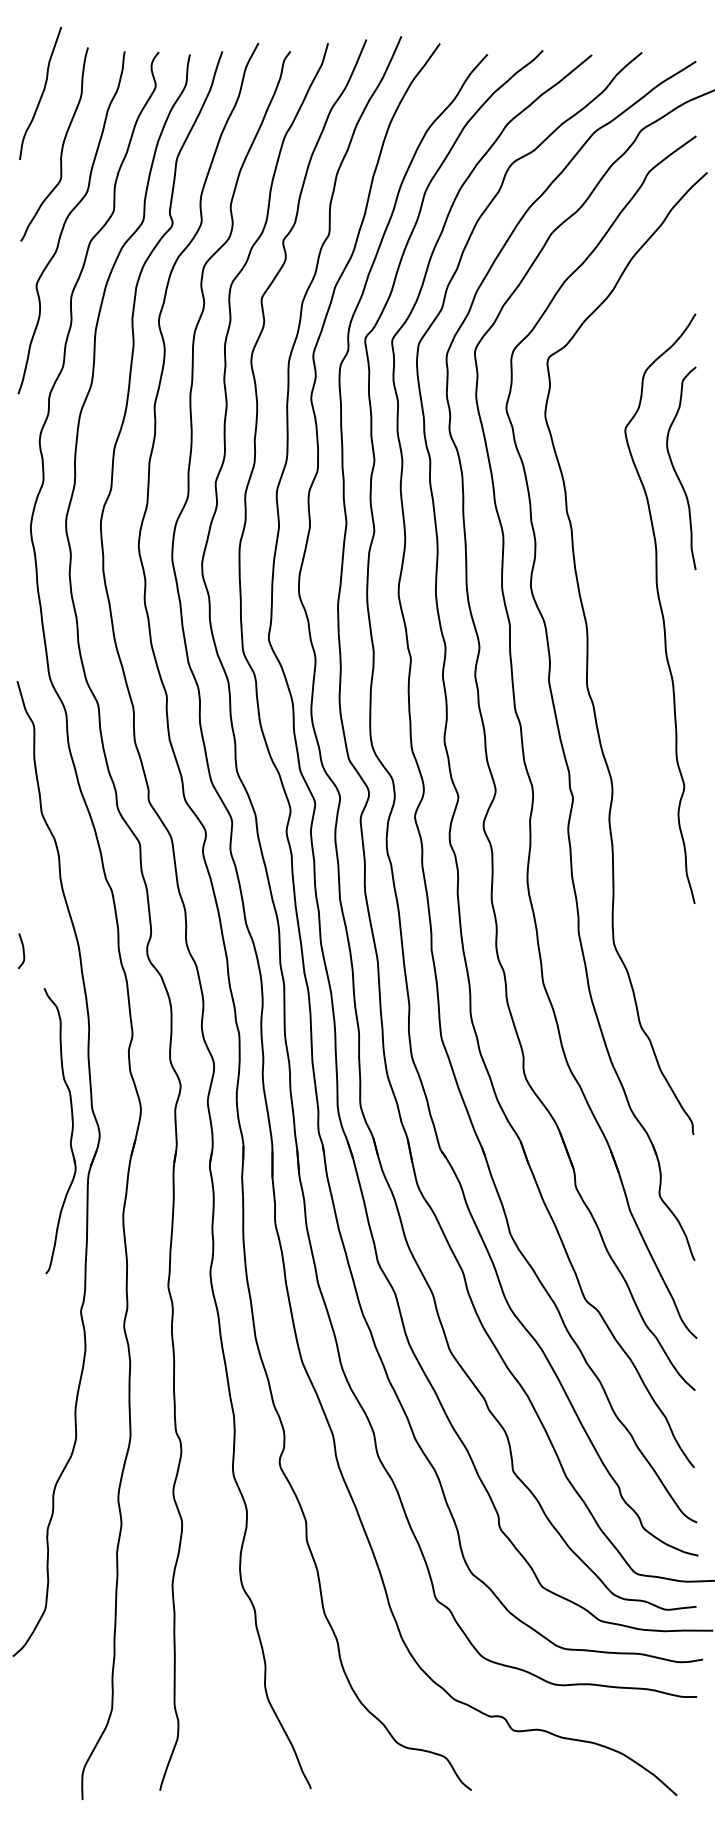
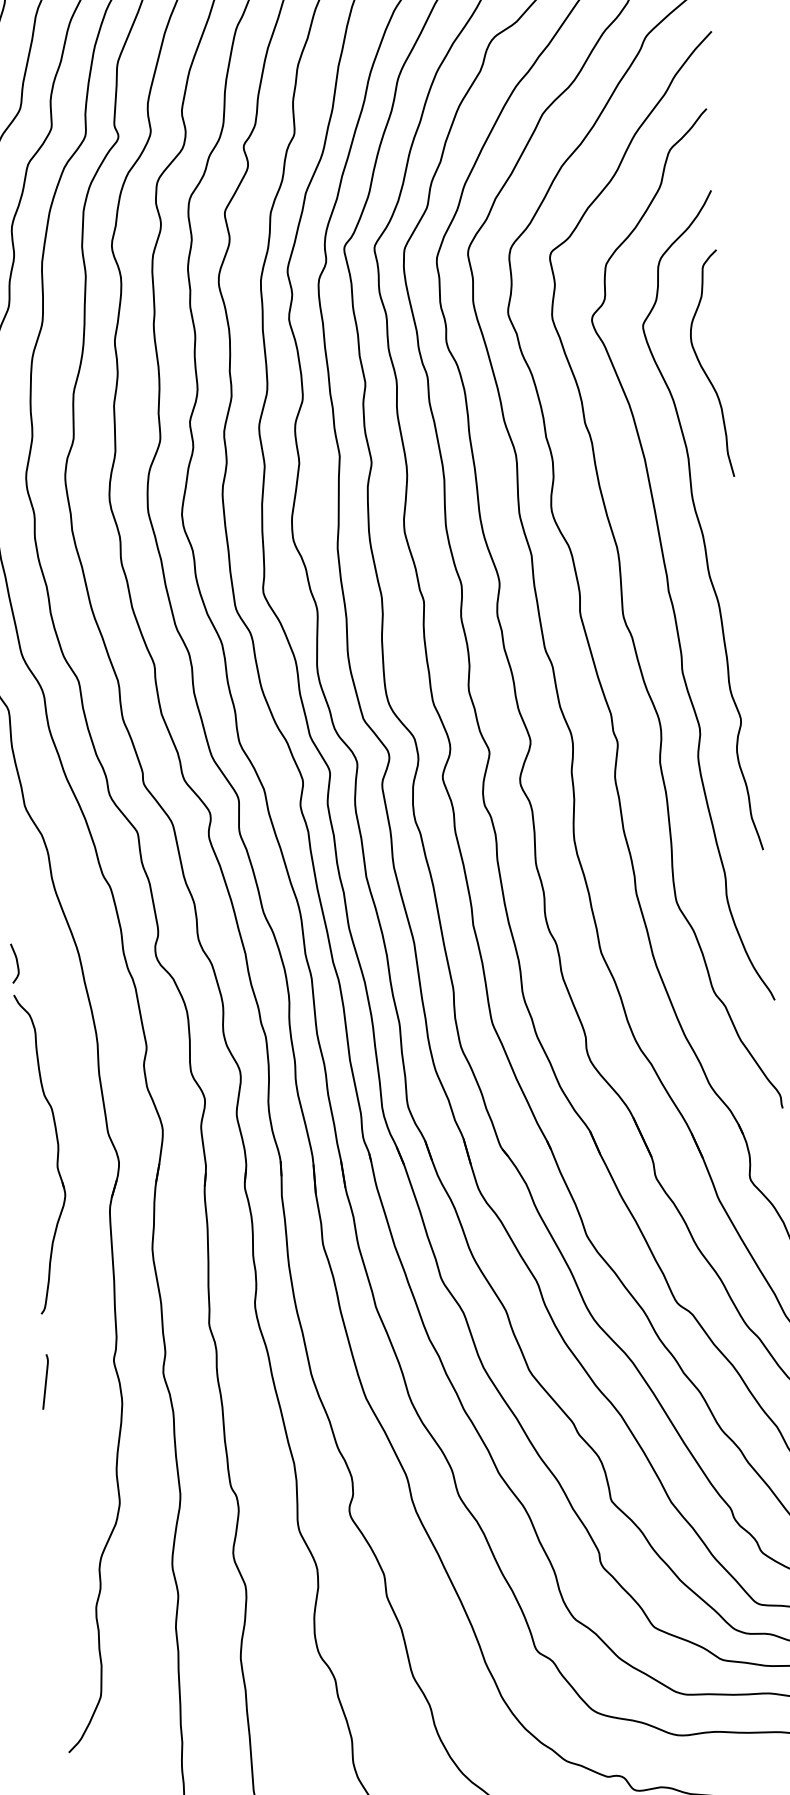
curve: (628, 640) -> (665, 561), added
part: (70, 1135) -> (56, 1157), moved
line: (18, 1324) -> (45, 1381), added

